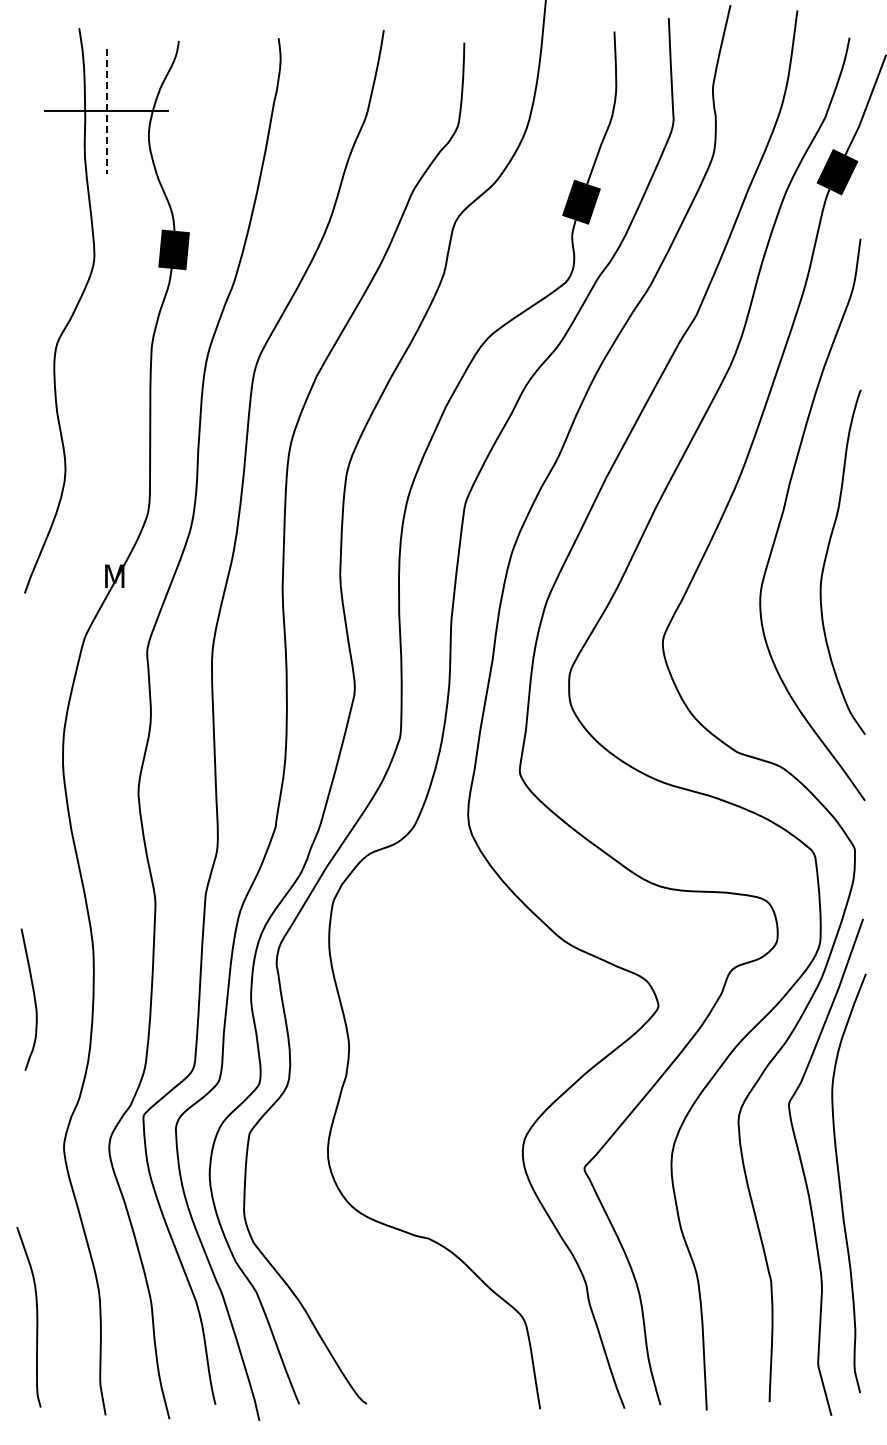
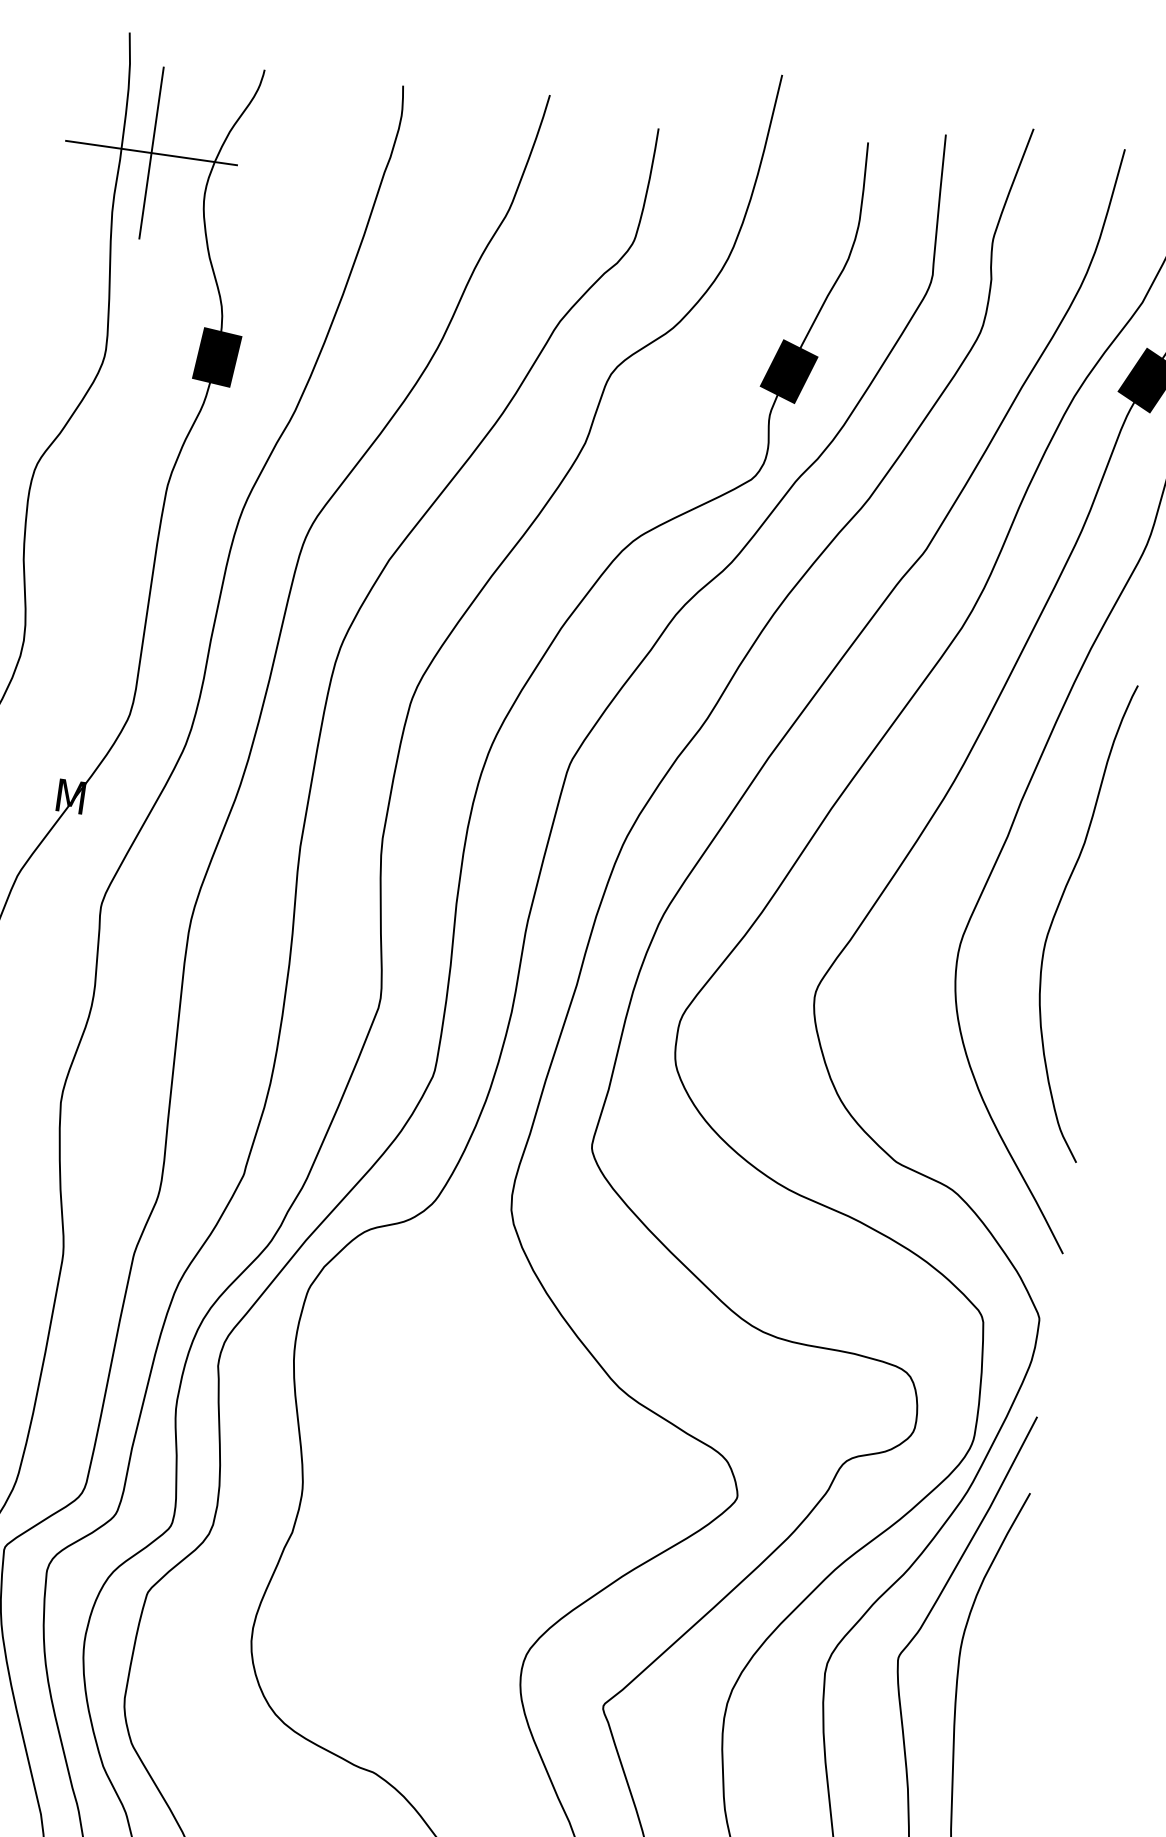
line: (106, 111) -> (150, 153), dashed -> solid

